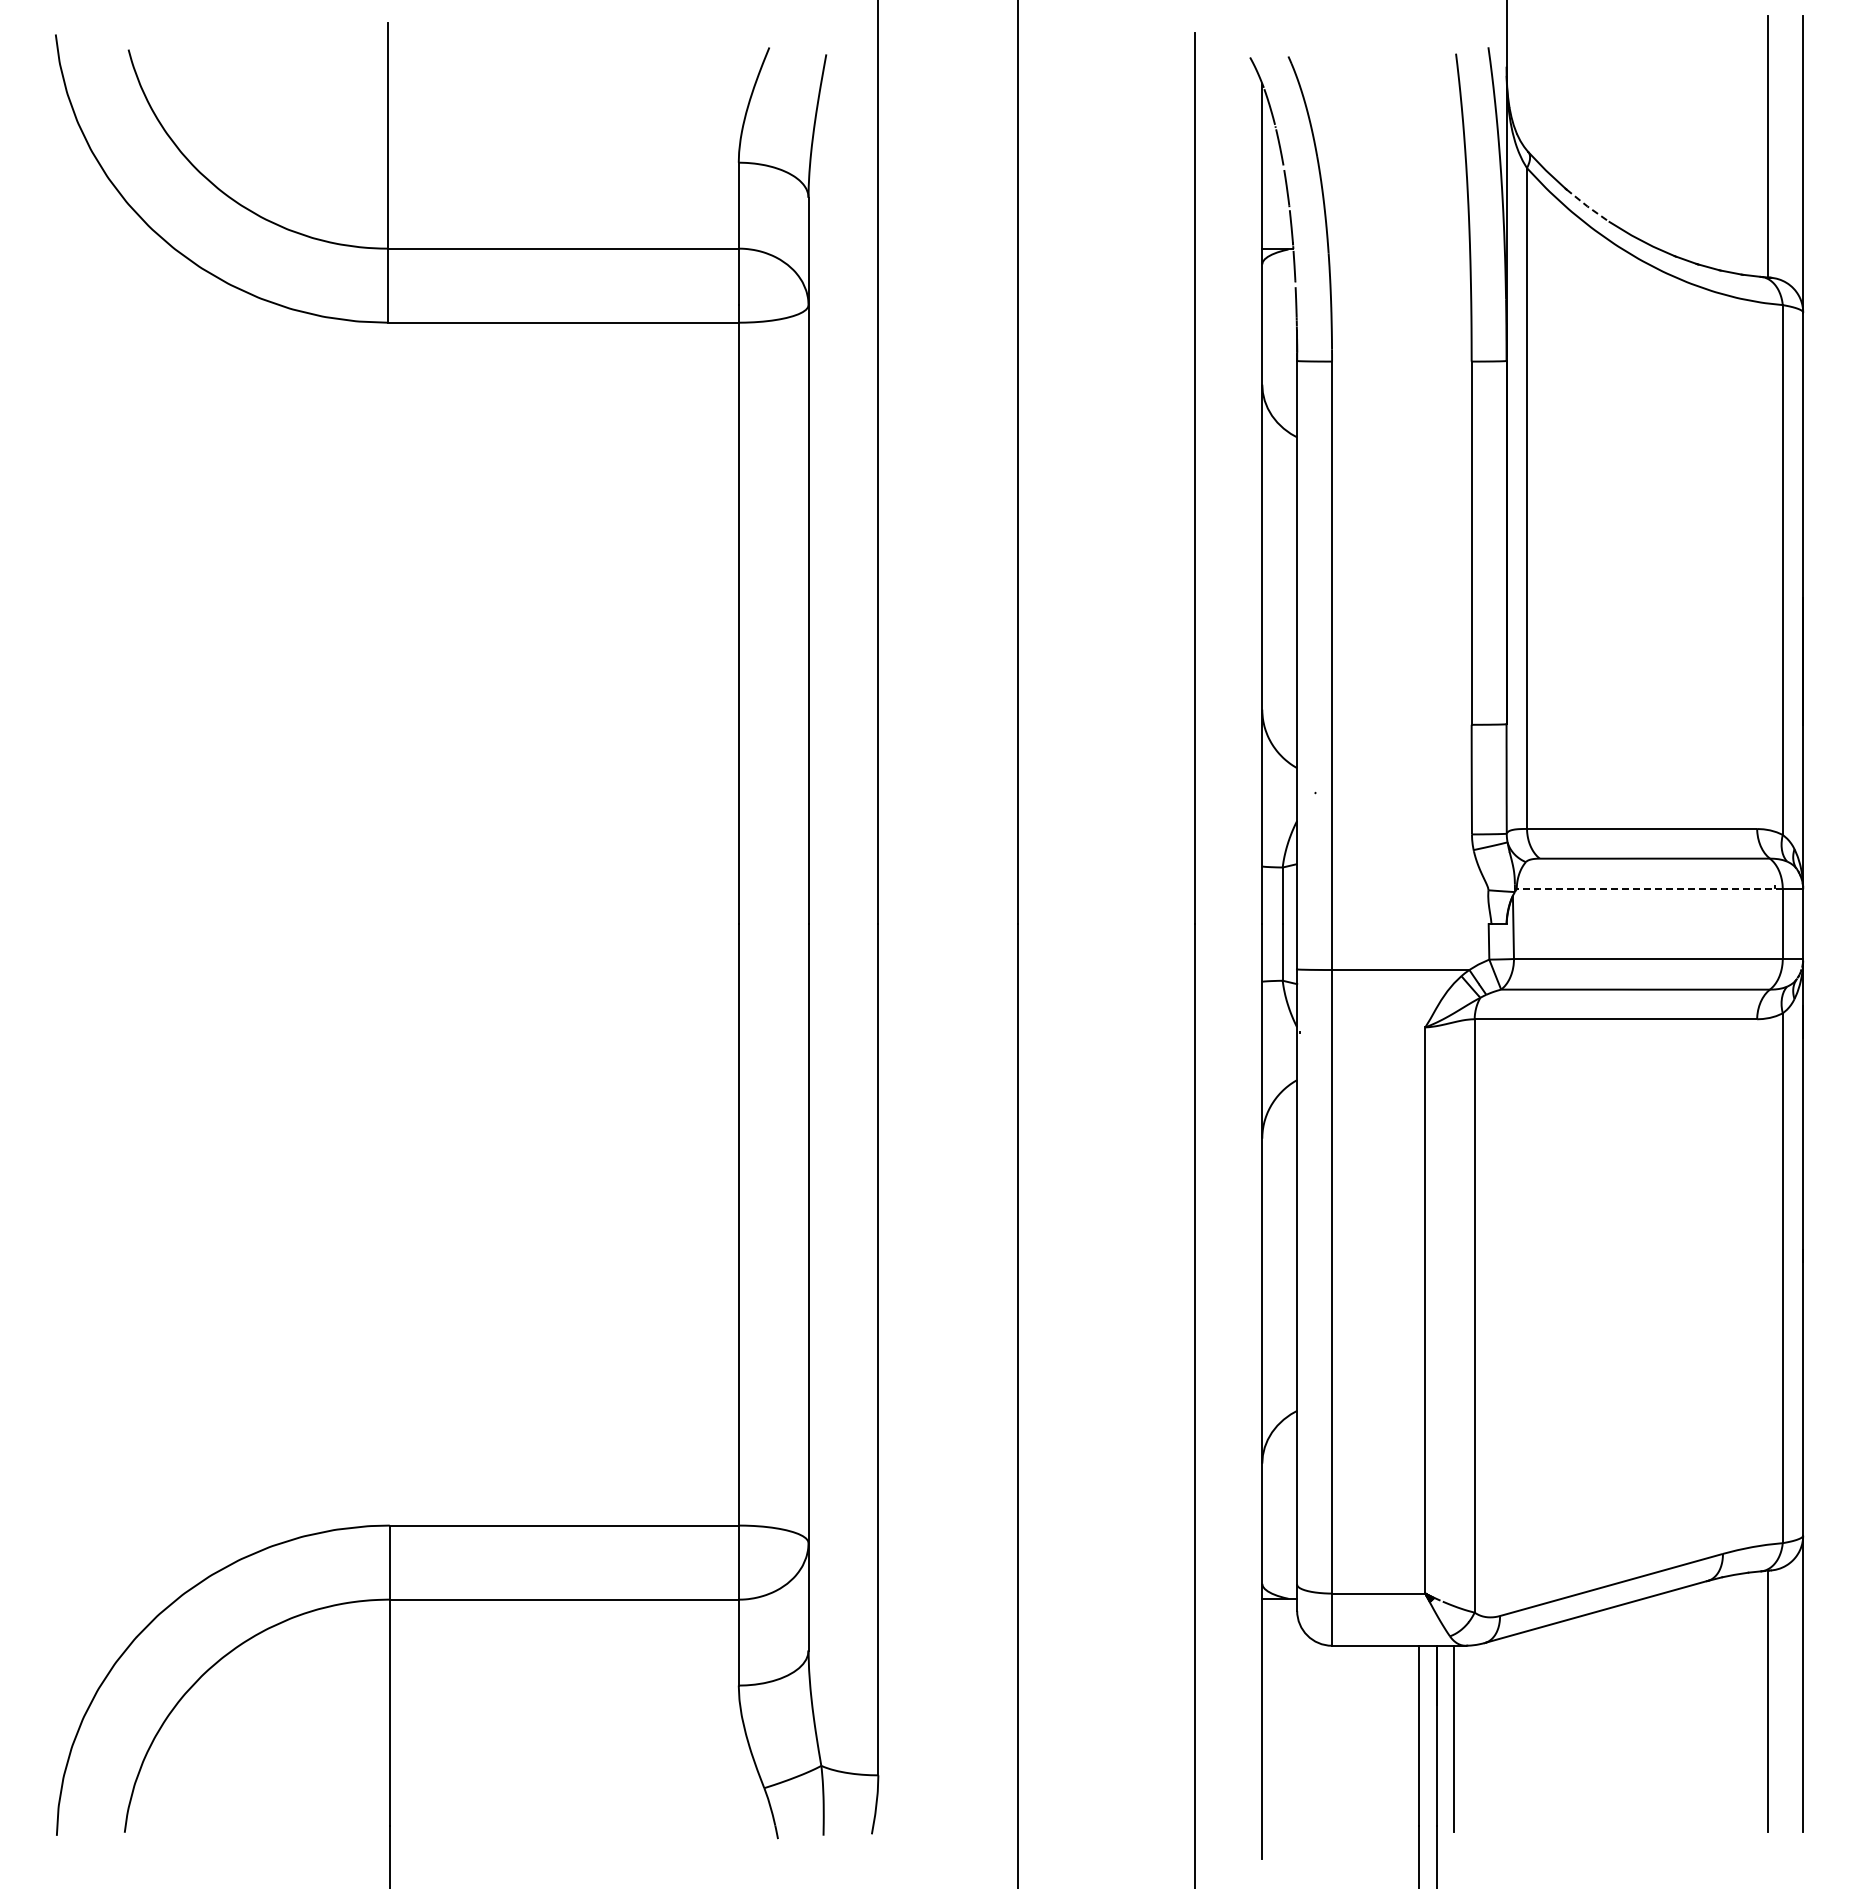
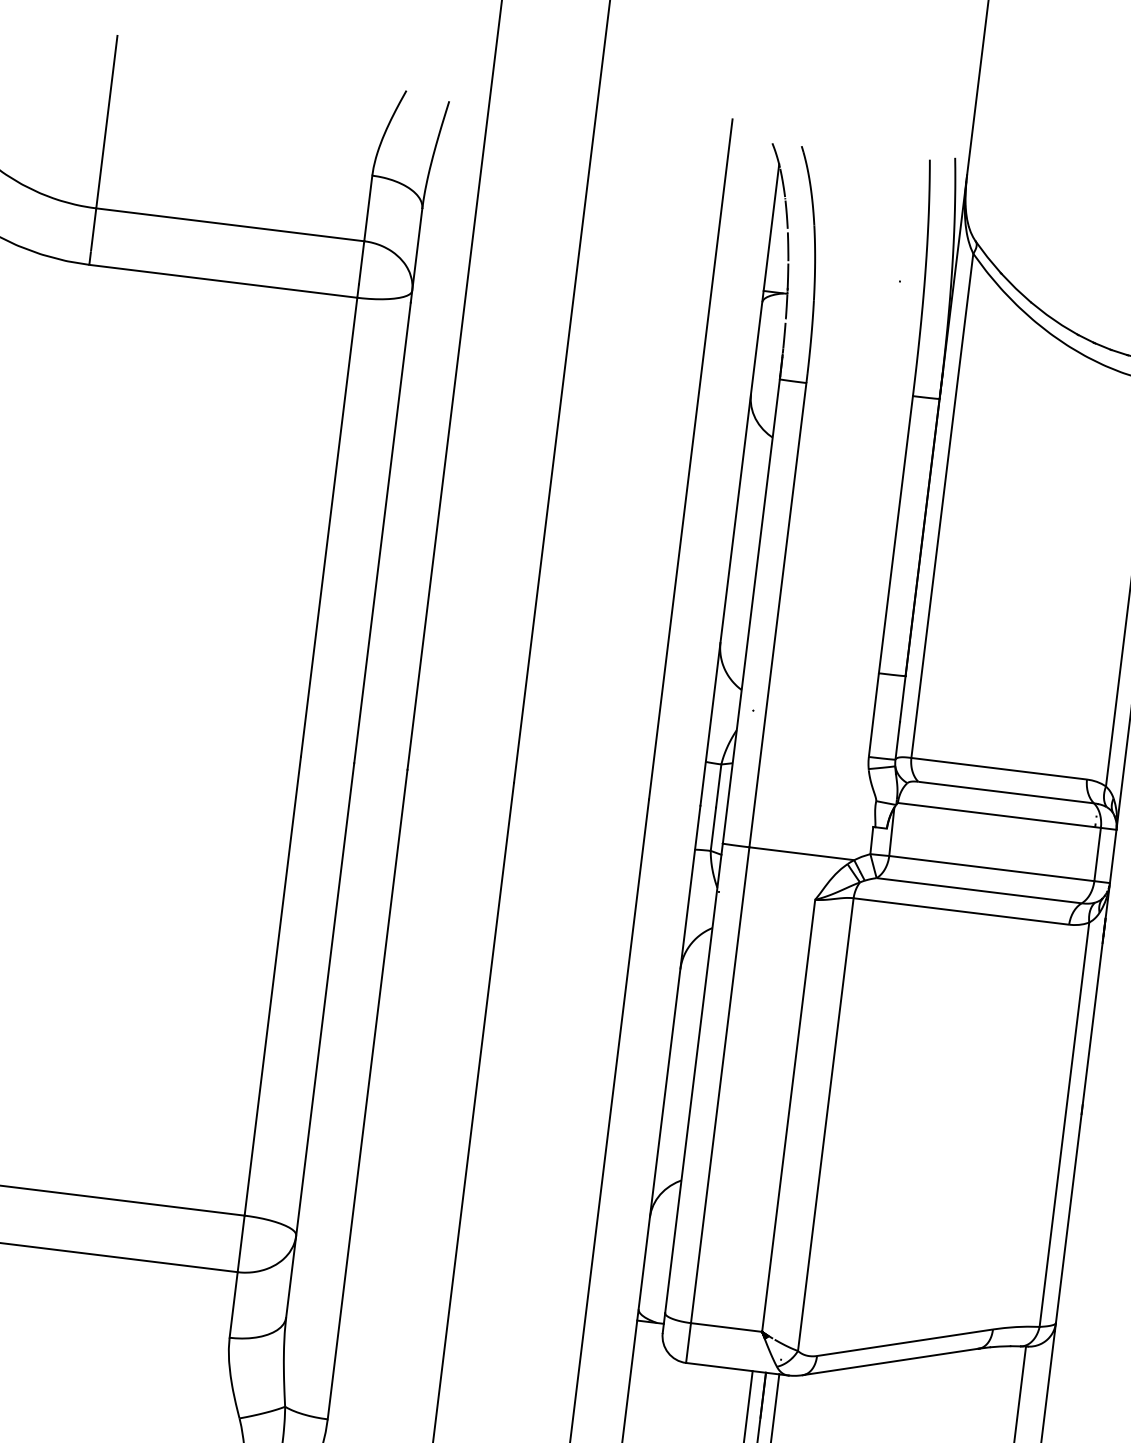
line: (1587, 206) -> (1015, 288), dashed -> solid
line: (1649, 889) -> (999, 815), dashed -> solid

